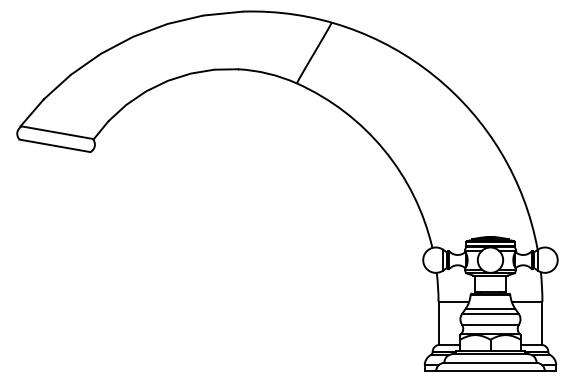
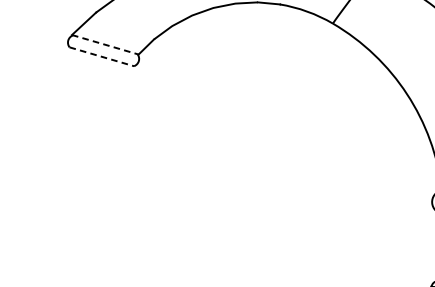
line: (57, 132) -> (105, 44), solid -> dashed
line: (54, 145) -> (101, 56), solid -> dashed

